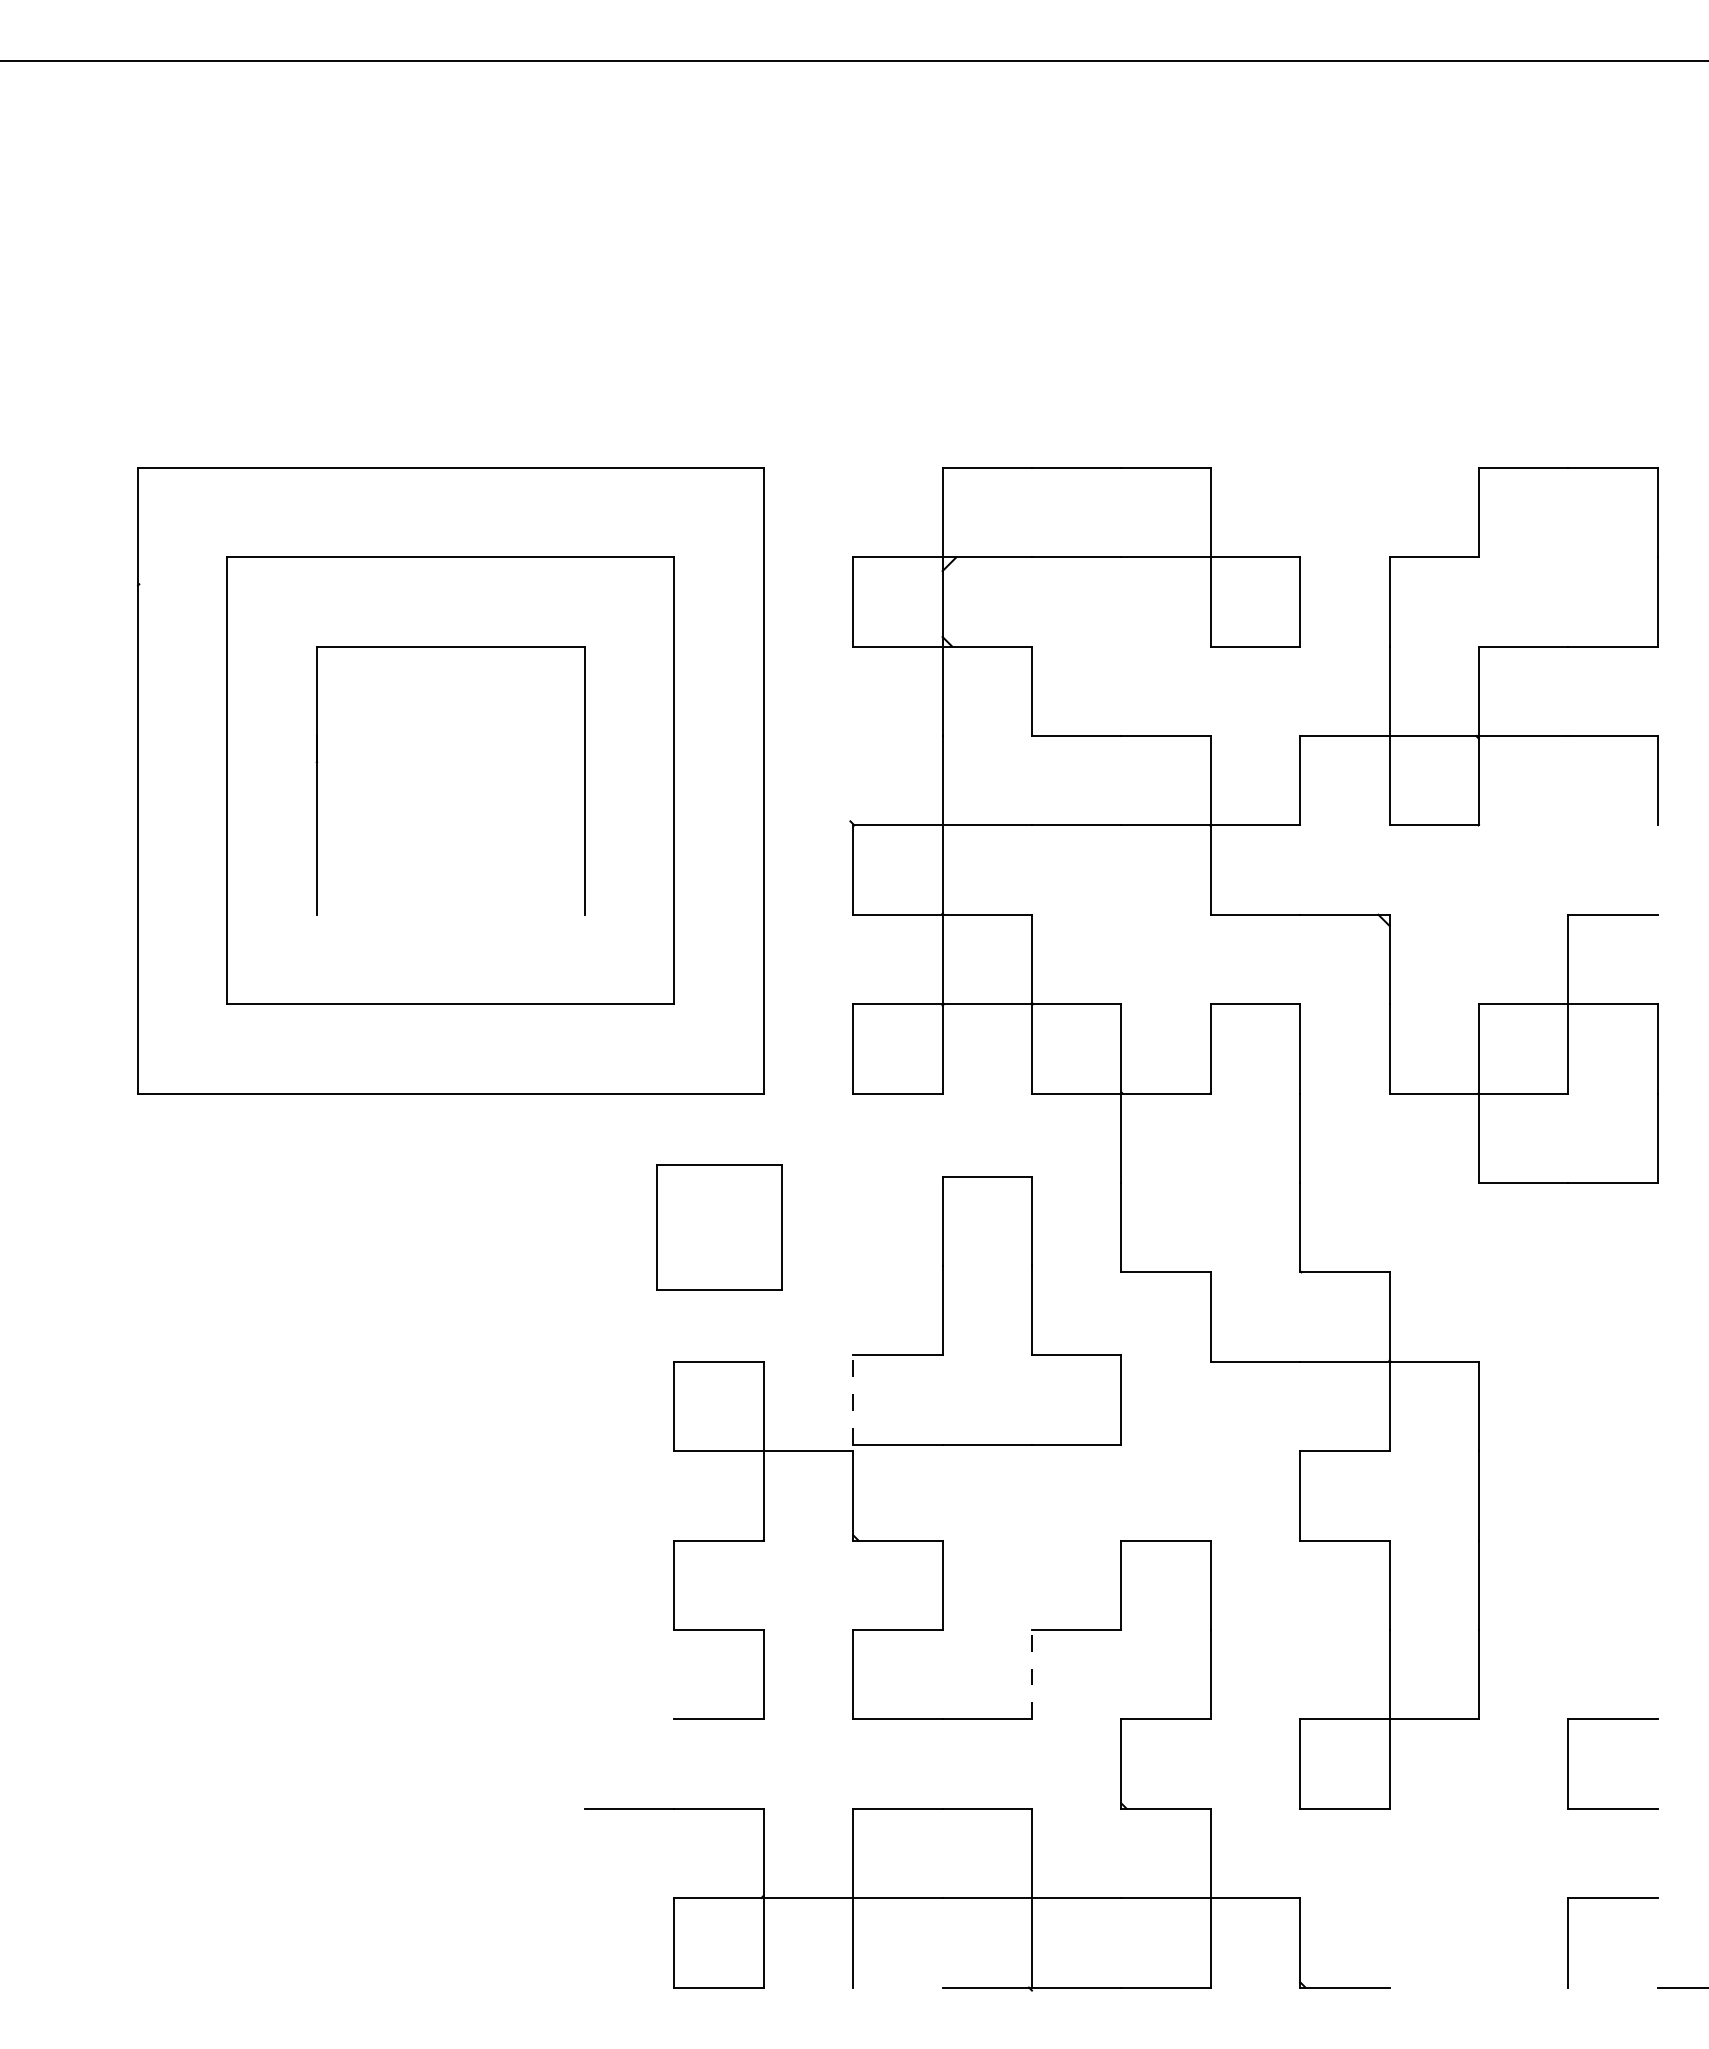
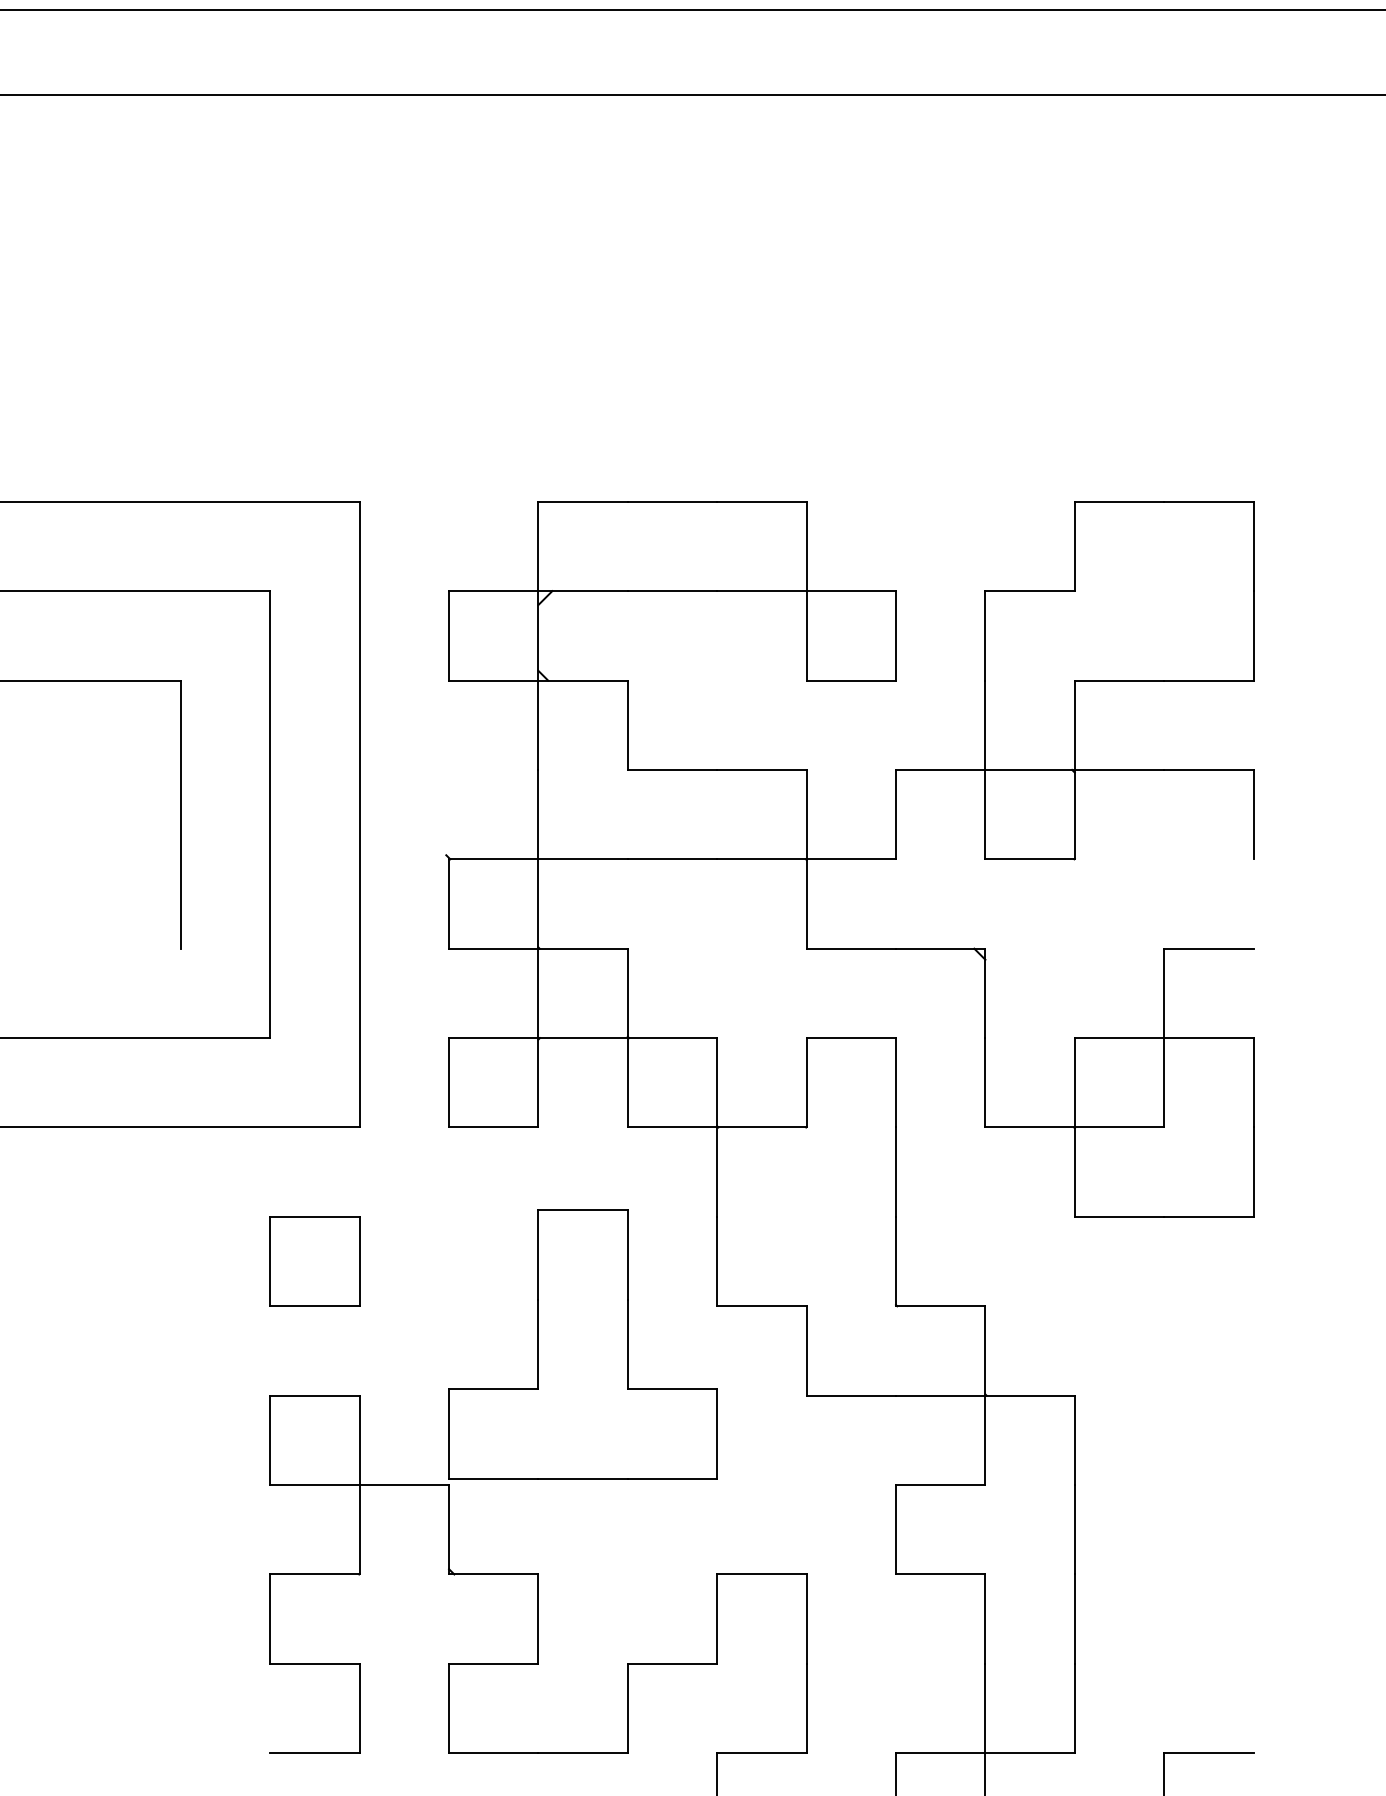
part: (718, 1227) -> (314, 1261), size x0.71
line: (853, 1400) -> (449, 1434), dashed -> solid
line: (1031, 1674) -> (627, 1708), dashed -> solid

